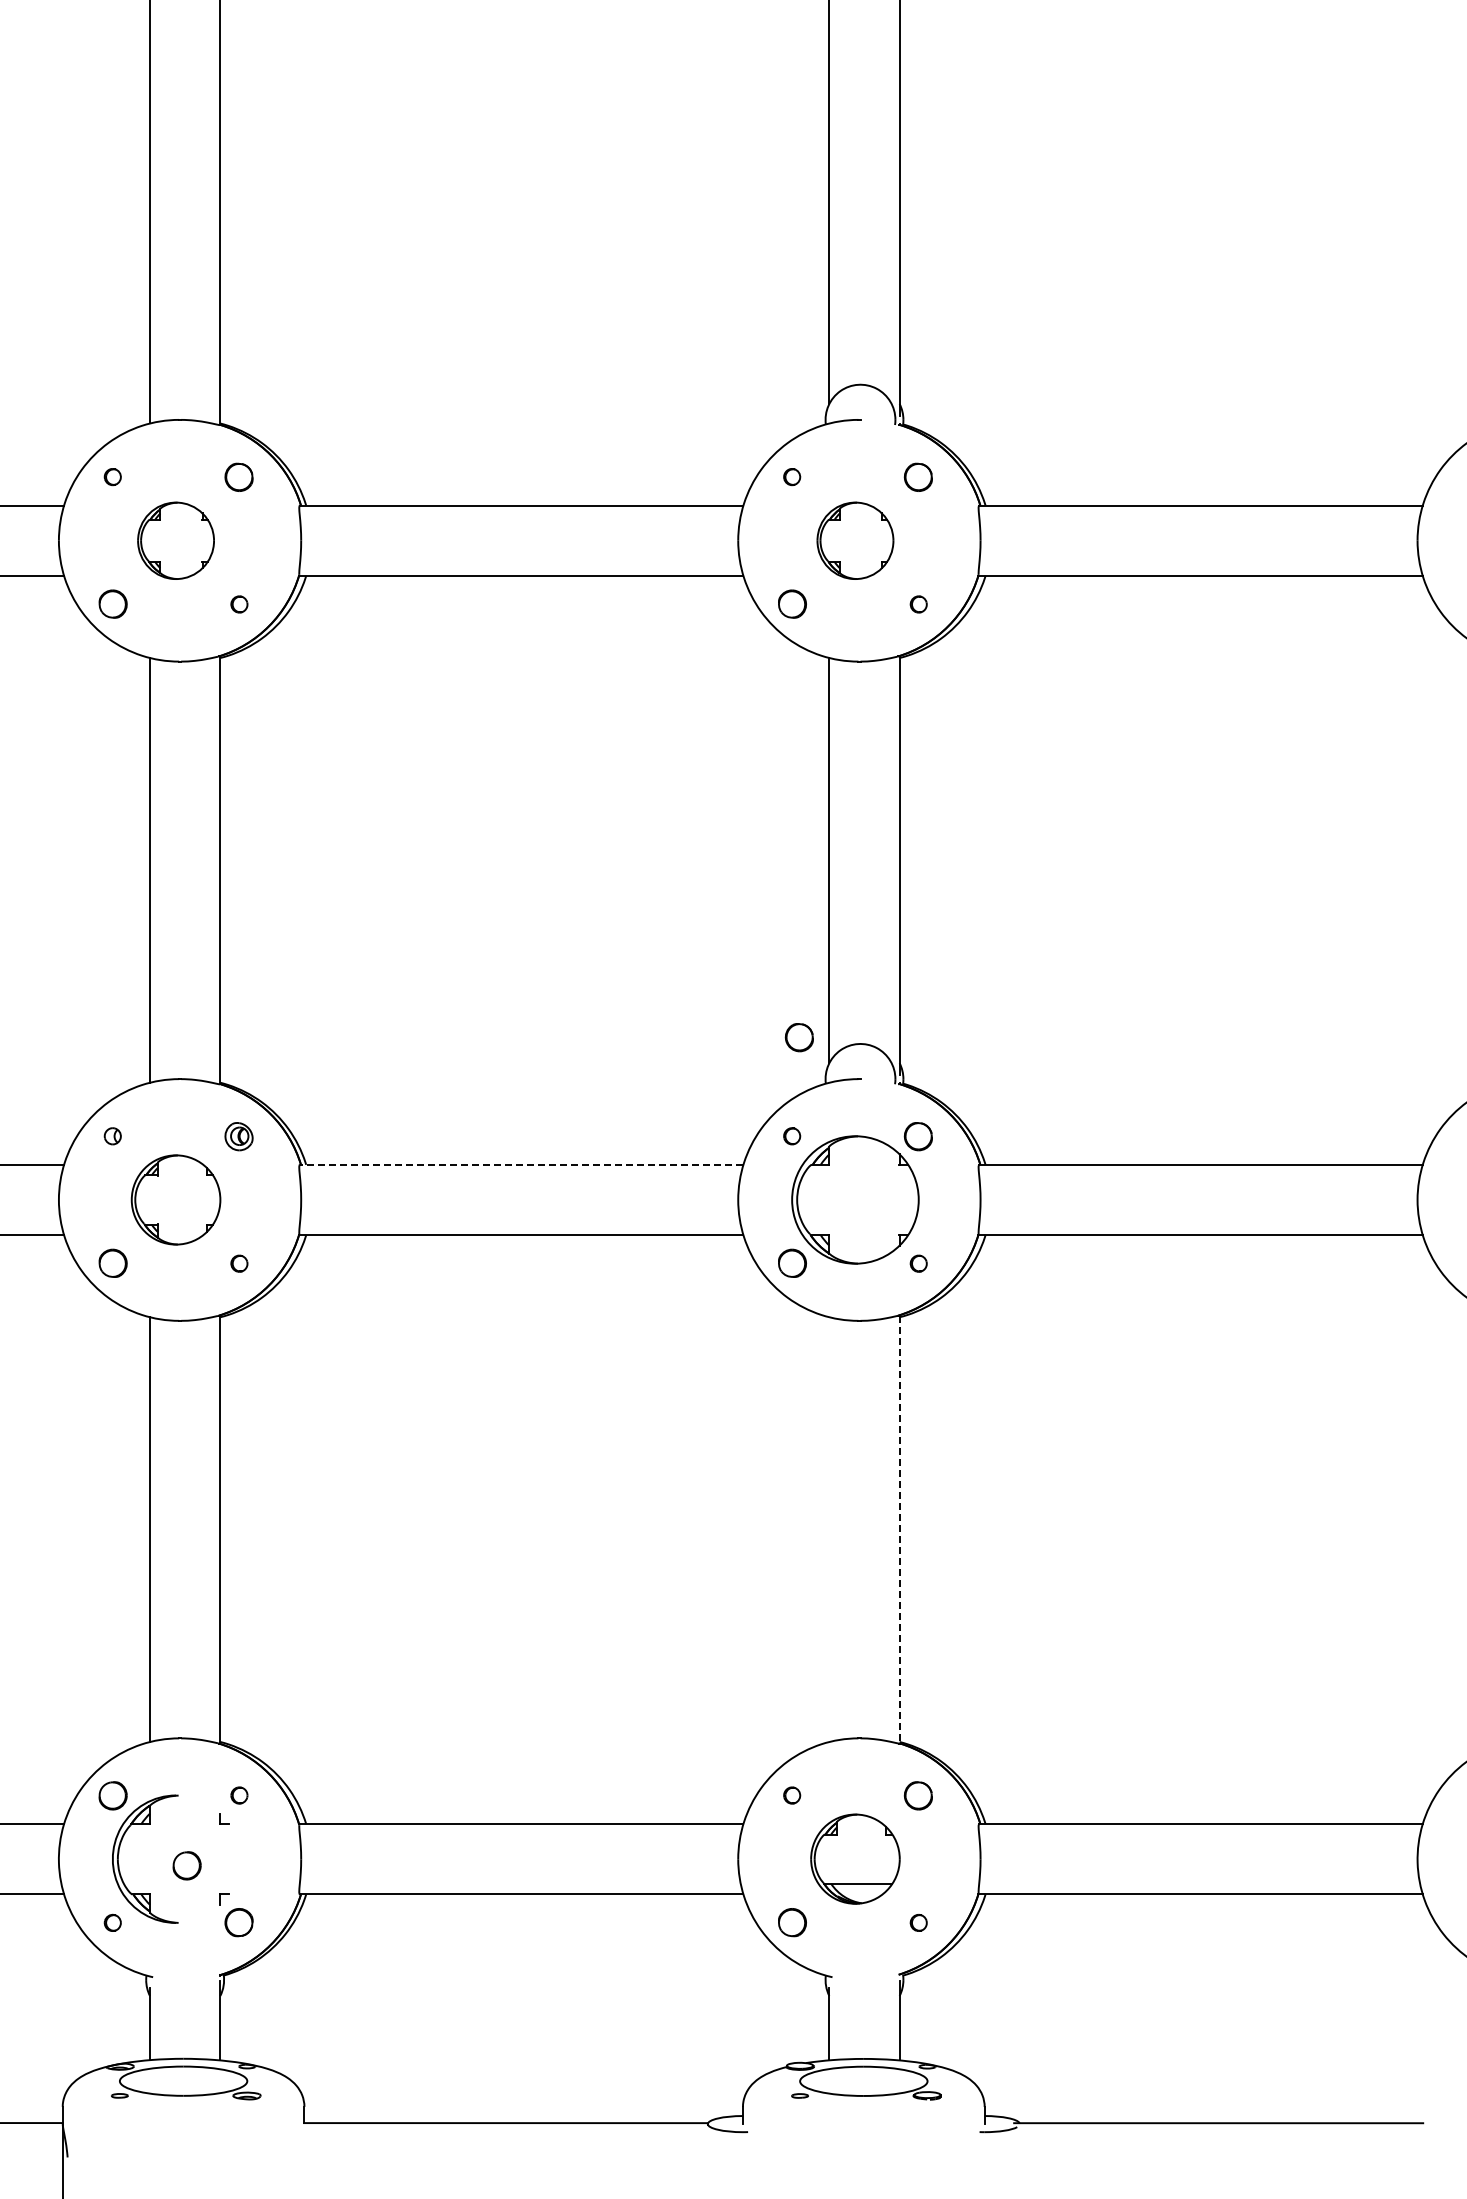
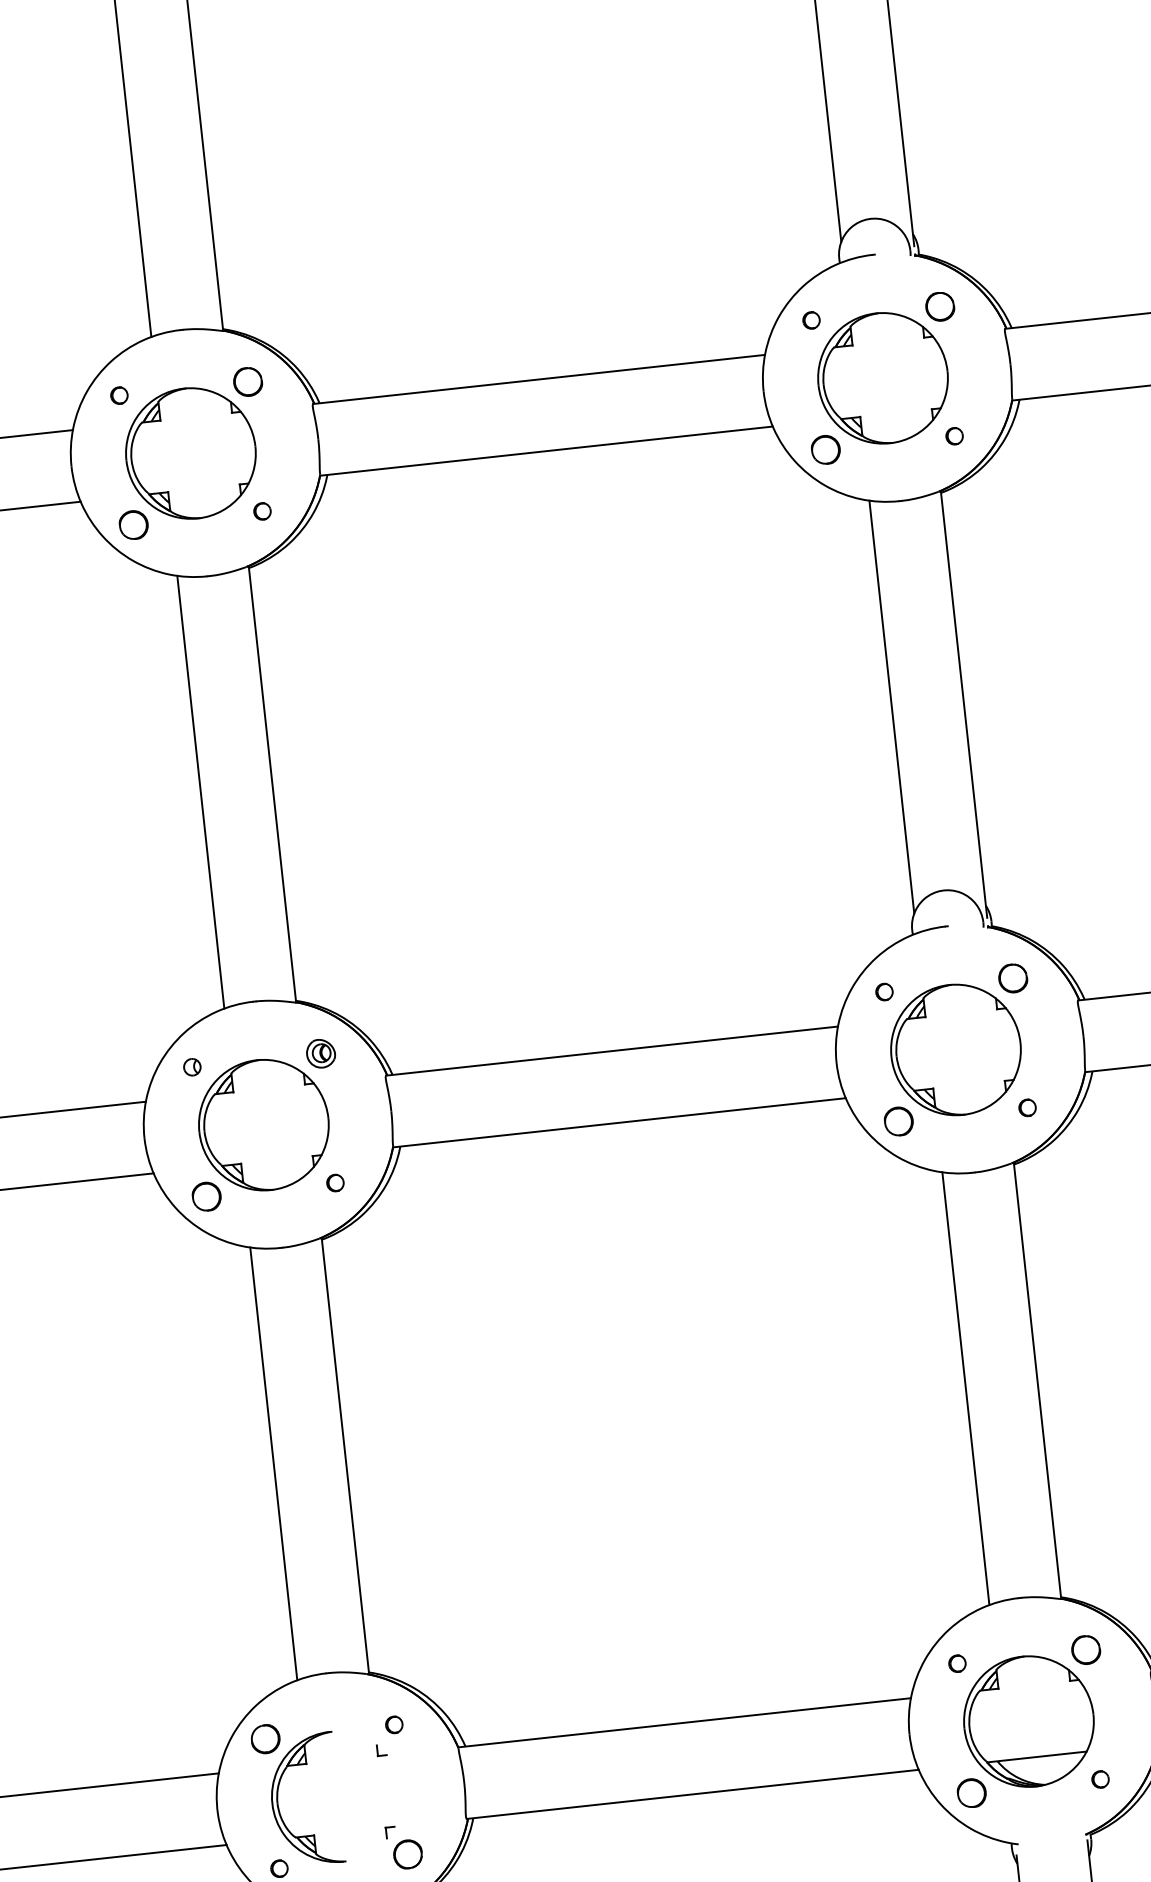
part: (175, 540) -> (190, 453), size x1.67
part: (855, 540) -> (883, 378), size x1.67
part: (798, 1037) -> (879, 890), removed
line: (521, 1164) -> (611, 1050), dashed -> solid
part: (175, 1199) -> (263, 1124), size x1.43
line: (829, 1529) -> (966, 1388), added
line: (899, 1529) -> (1037, 1380), dashed -> solid
part: (855, 1858) -> (1028, 1720), size x1.43
part: (186, 1865) -> (348, 1802), removed

